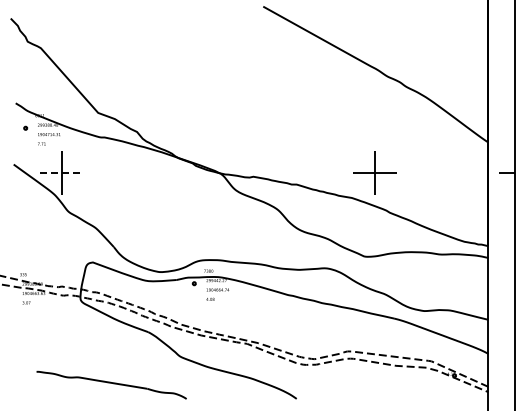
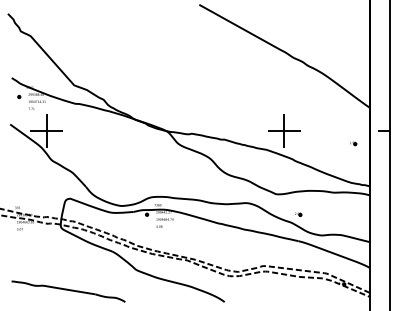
line: (61, 173) -> (46, 131), dashed -> solid
part: (466, 189) -> (353, 143), added
part: (394, 283) -> (298, 214), added
part: (111, 384) -> (68, 291), moved

